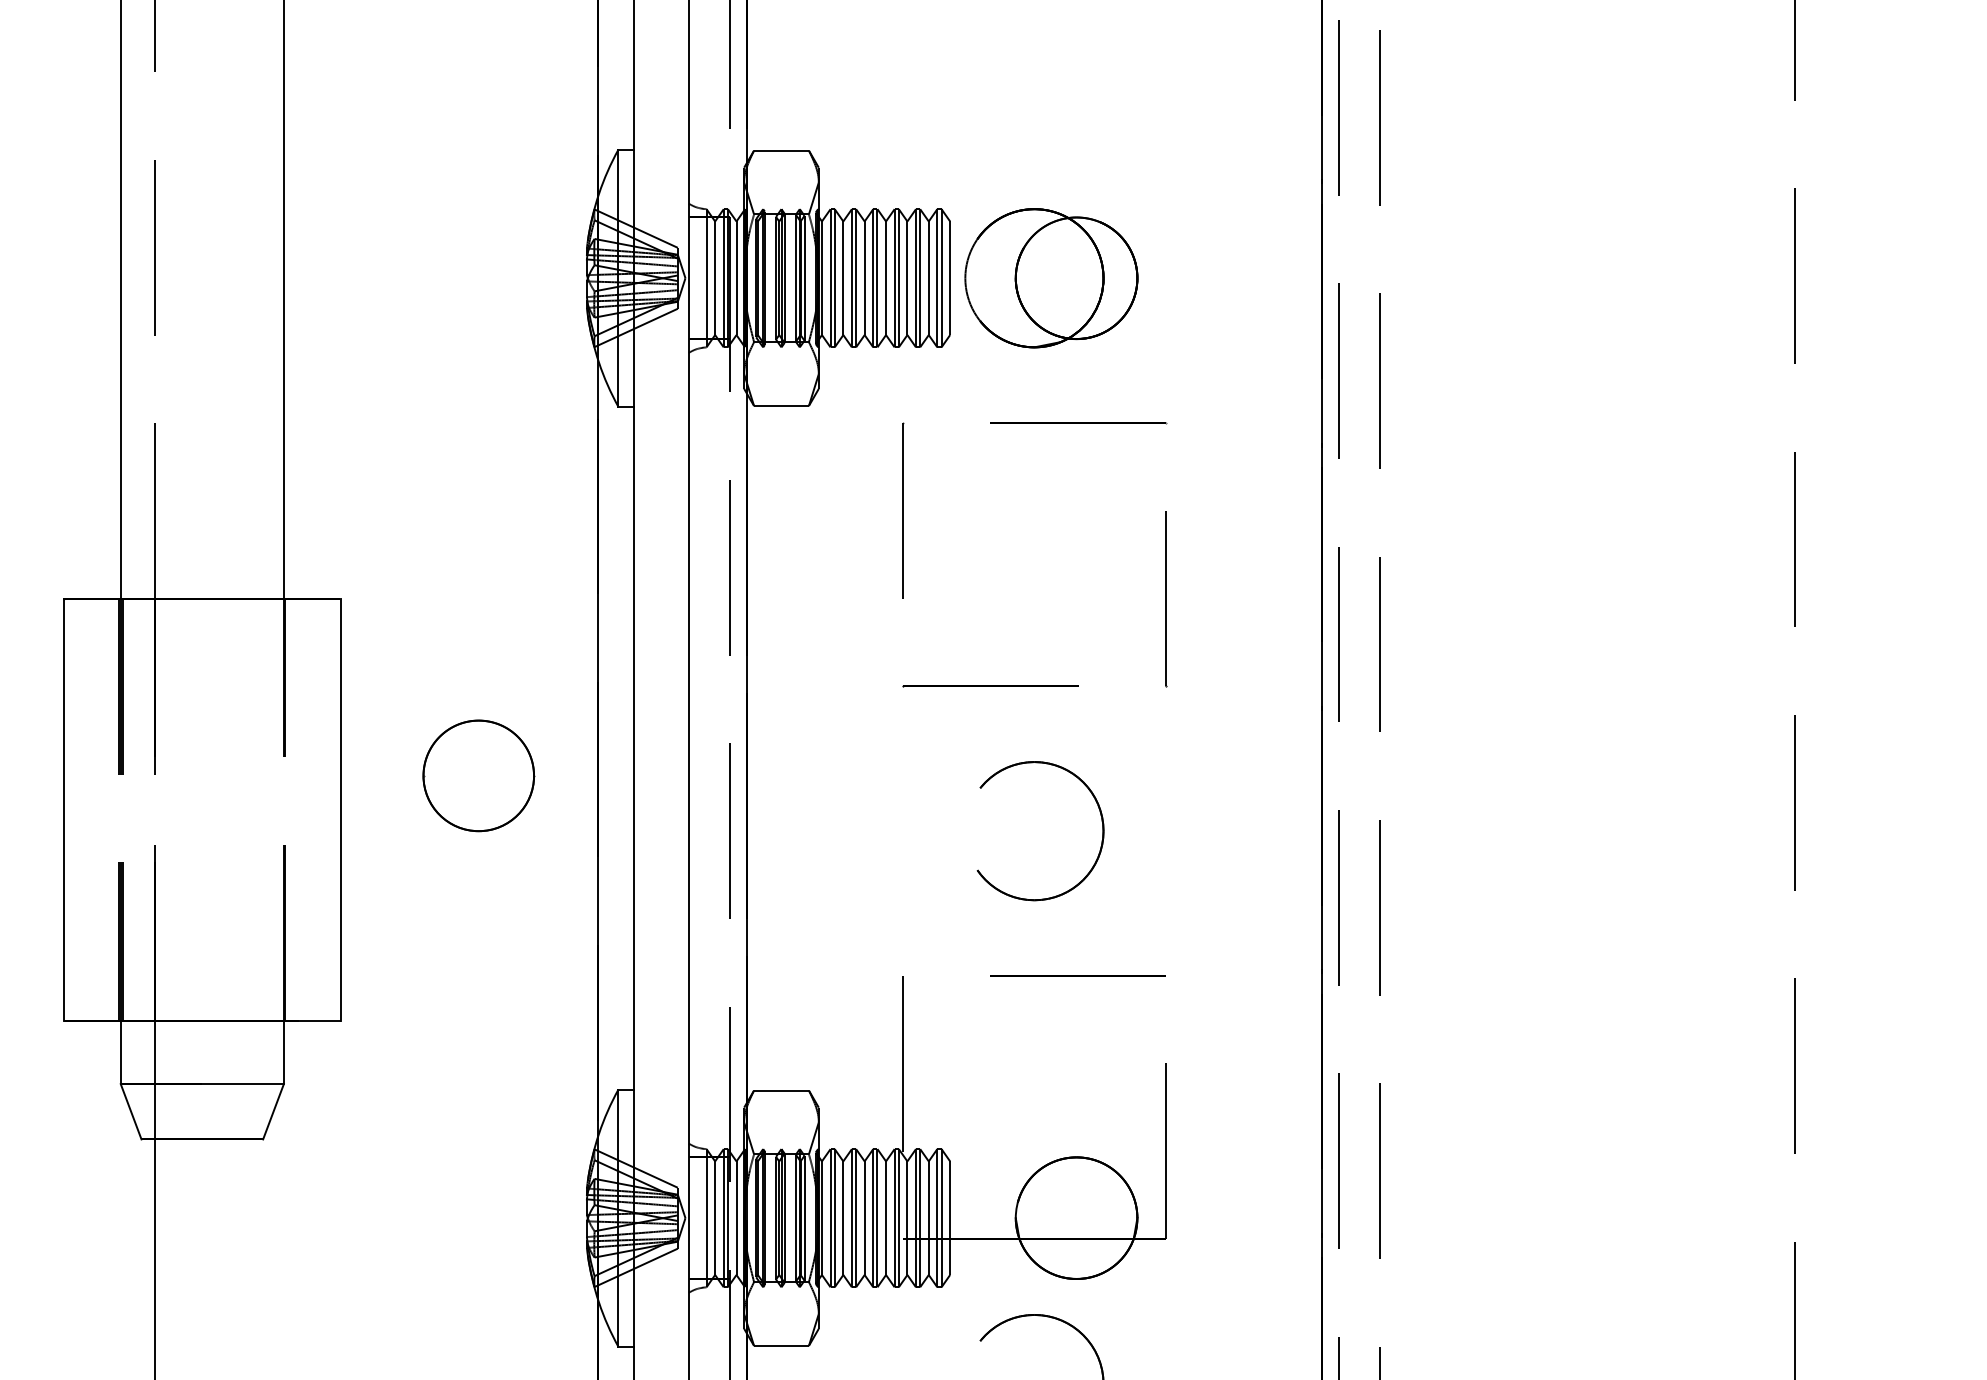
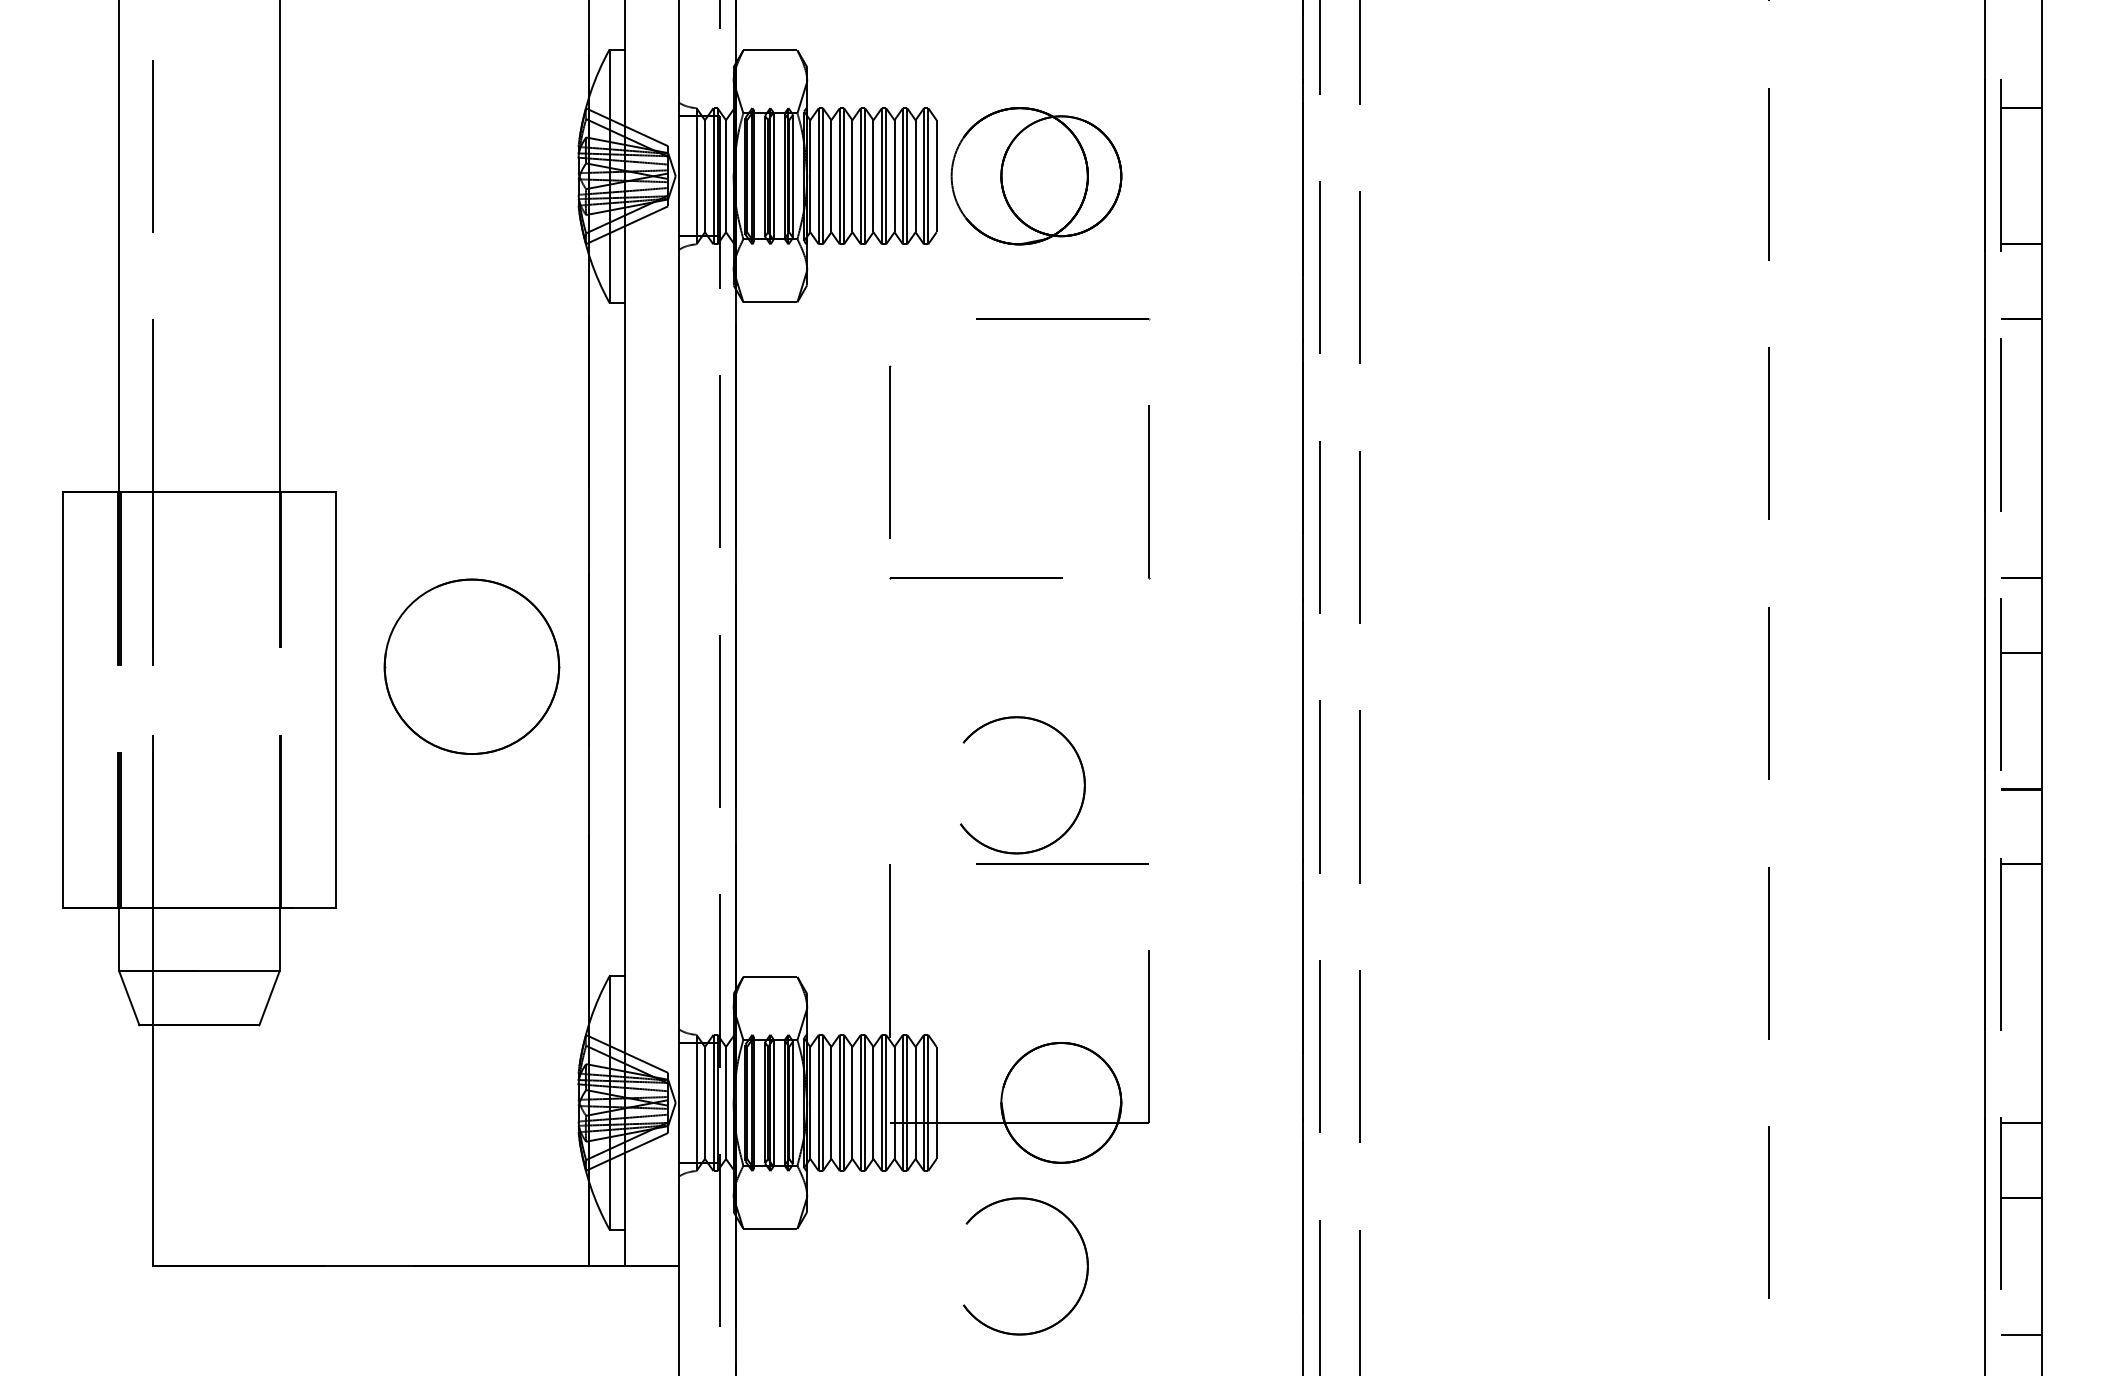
line: (903, 509) -> (890, 451), moved
circle: (478, 775) -> (471, 666), size x1.6
part: (1102, 830) -> (1083, 784), moved

